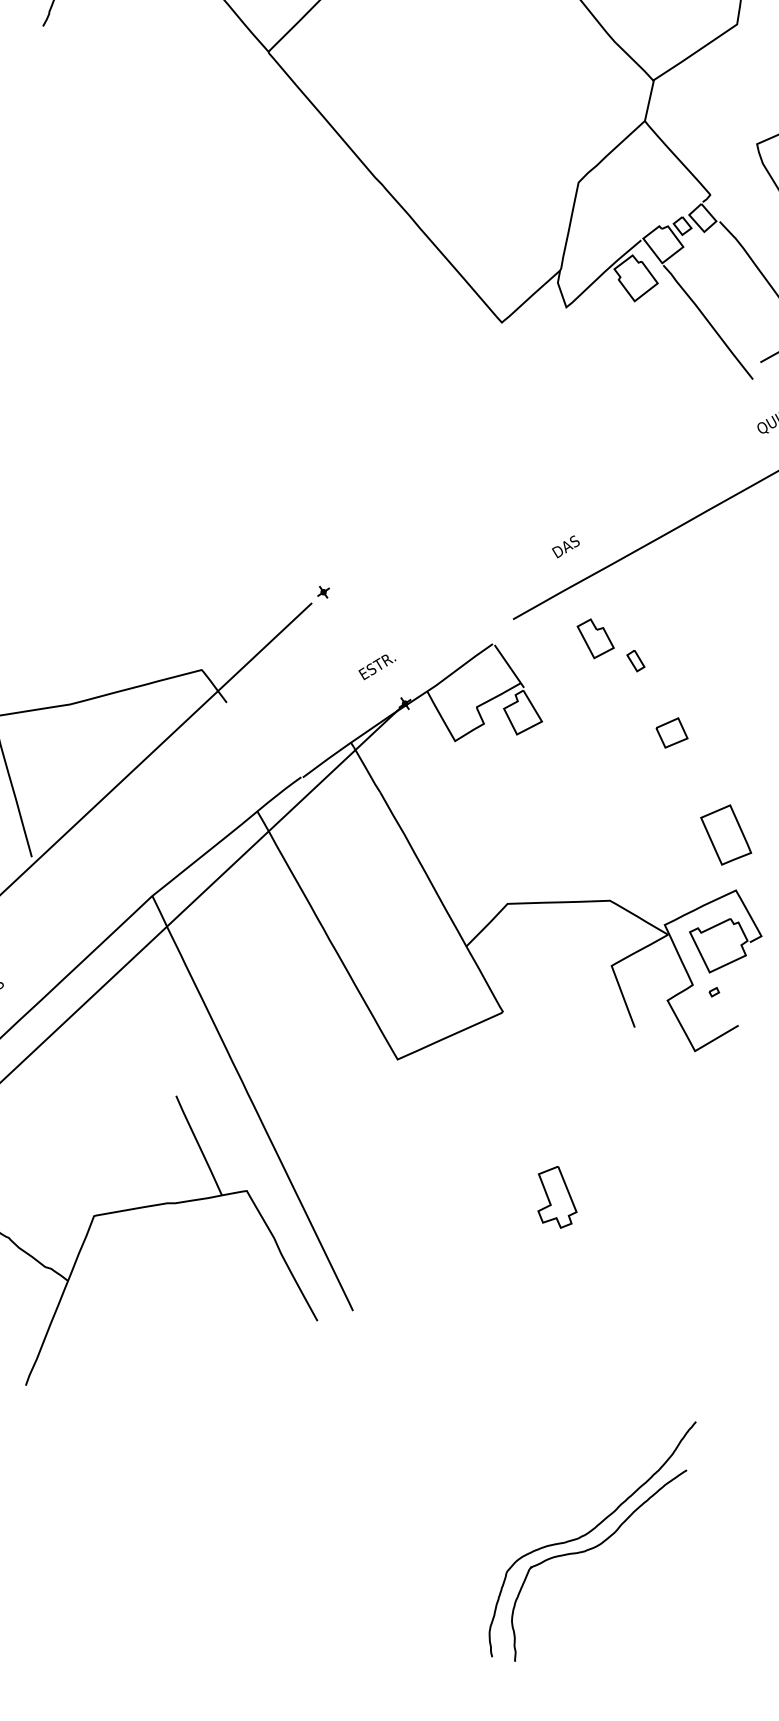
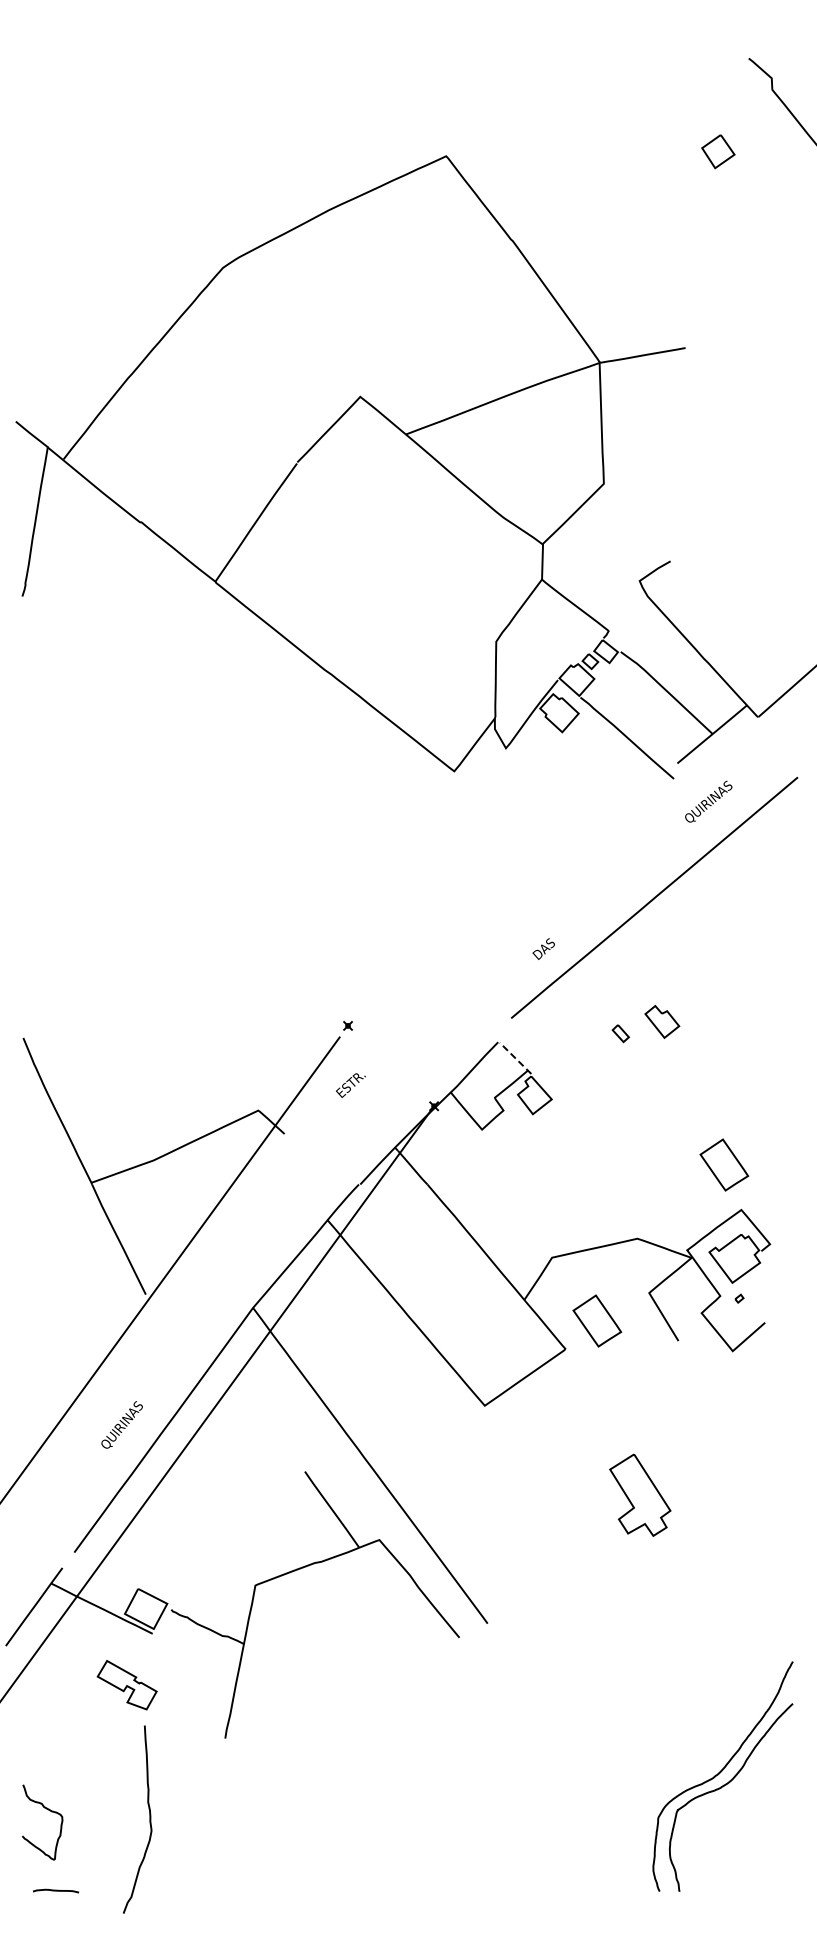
part: (595, 638) -> (662, 1021), moved
line: (509, 666) -> (515, 1058), solid -> dashed
text: (376, 667) -> (350, 1085), moved
part: (672, 732) -> (662, 1087), removed
part: (546, 986) -> (597, 1320), added
part: (557, 1197) -> (640, 1495), size x1.6

